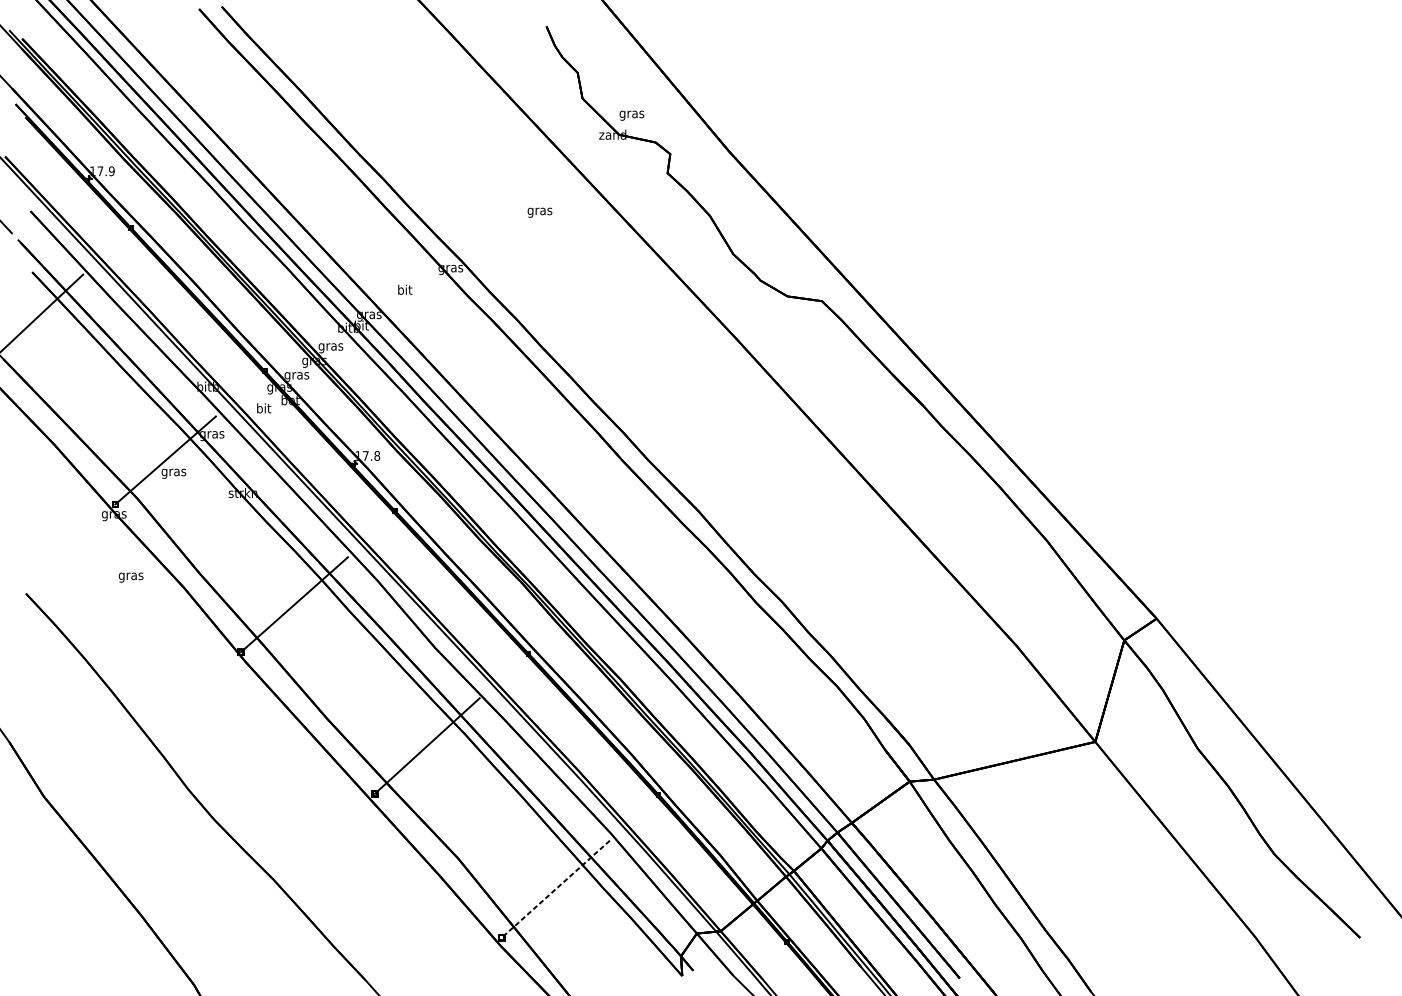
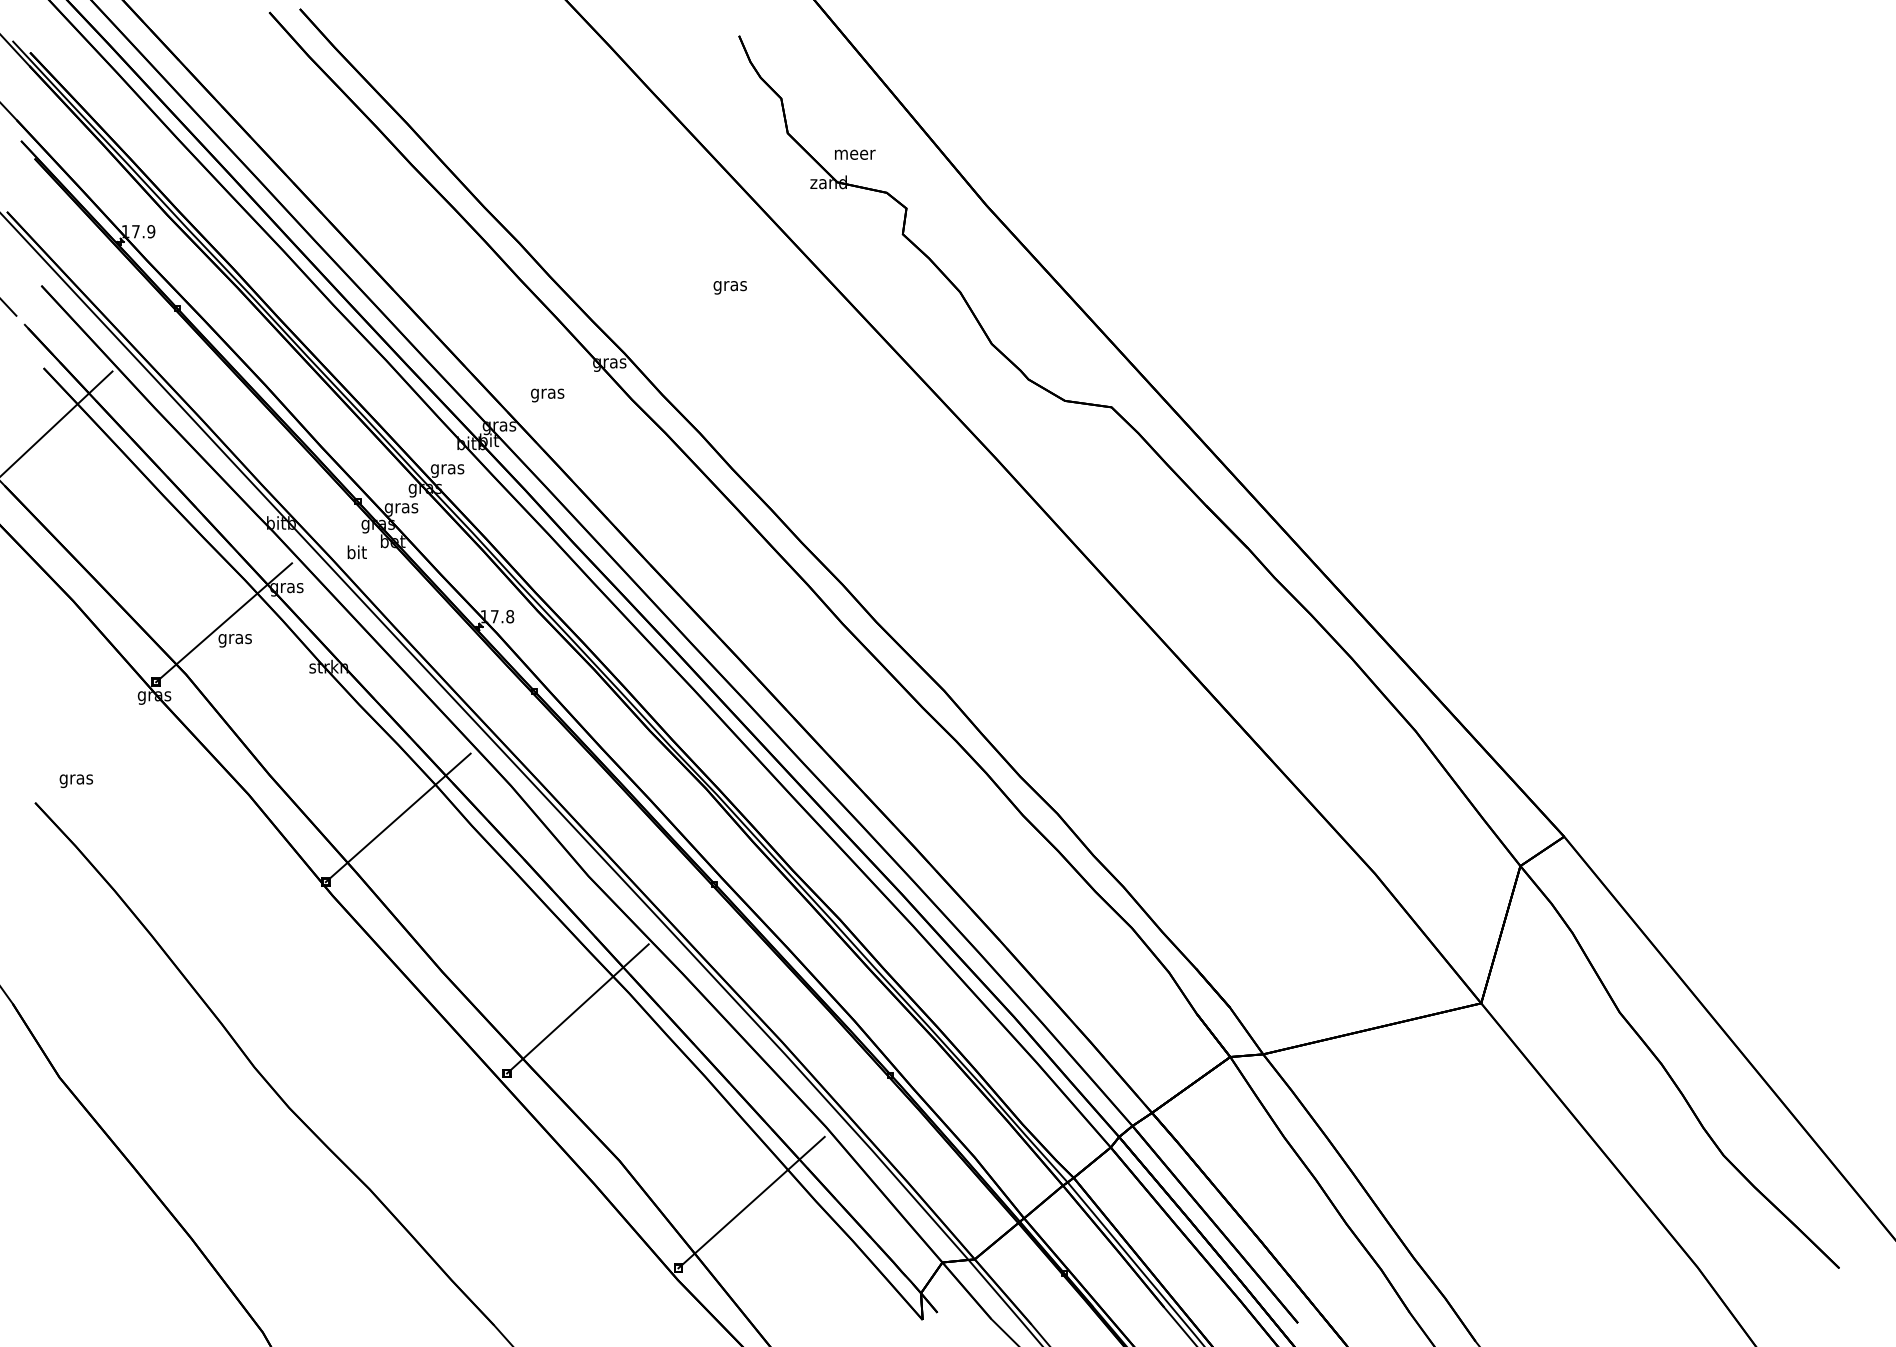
text: (632, 115) -> (855, 156), gras -> meer
text: (404, 290) -> (547, 393), bit -> gras
text: (131, 577) -> (76, 781), moved
line: (555, 889) -> (751, 1202), dashed -> solid

